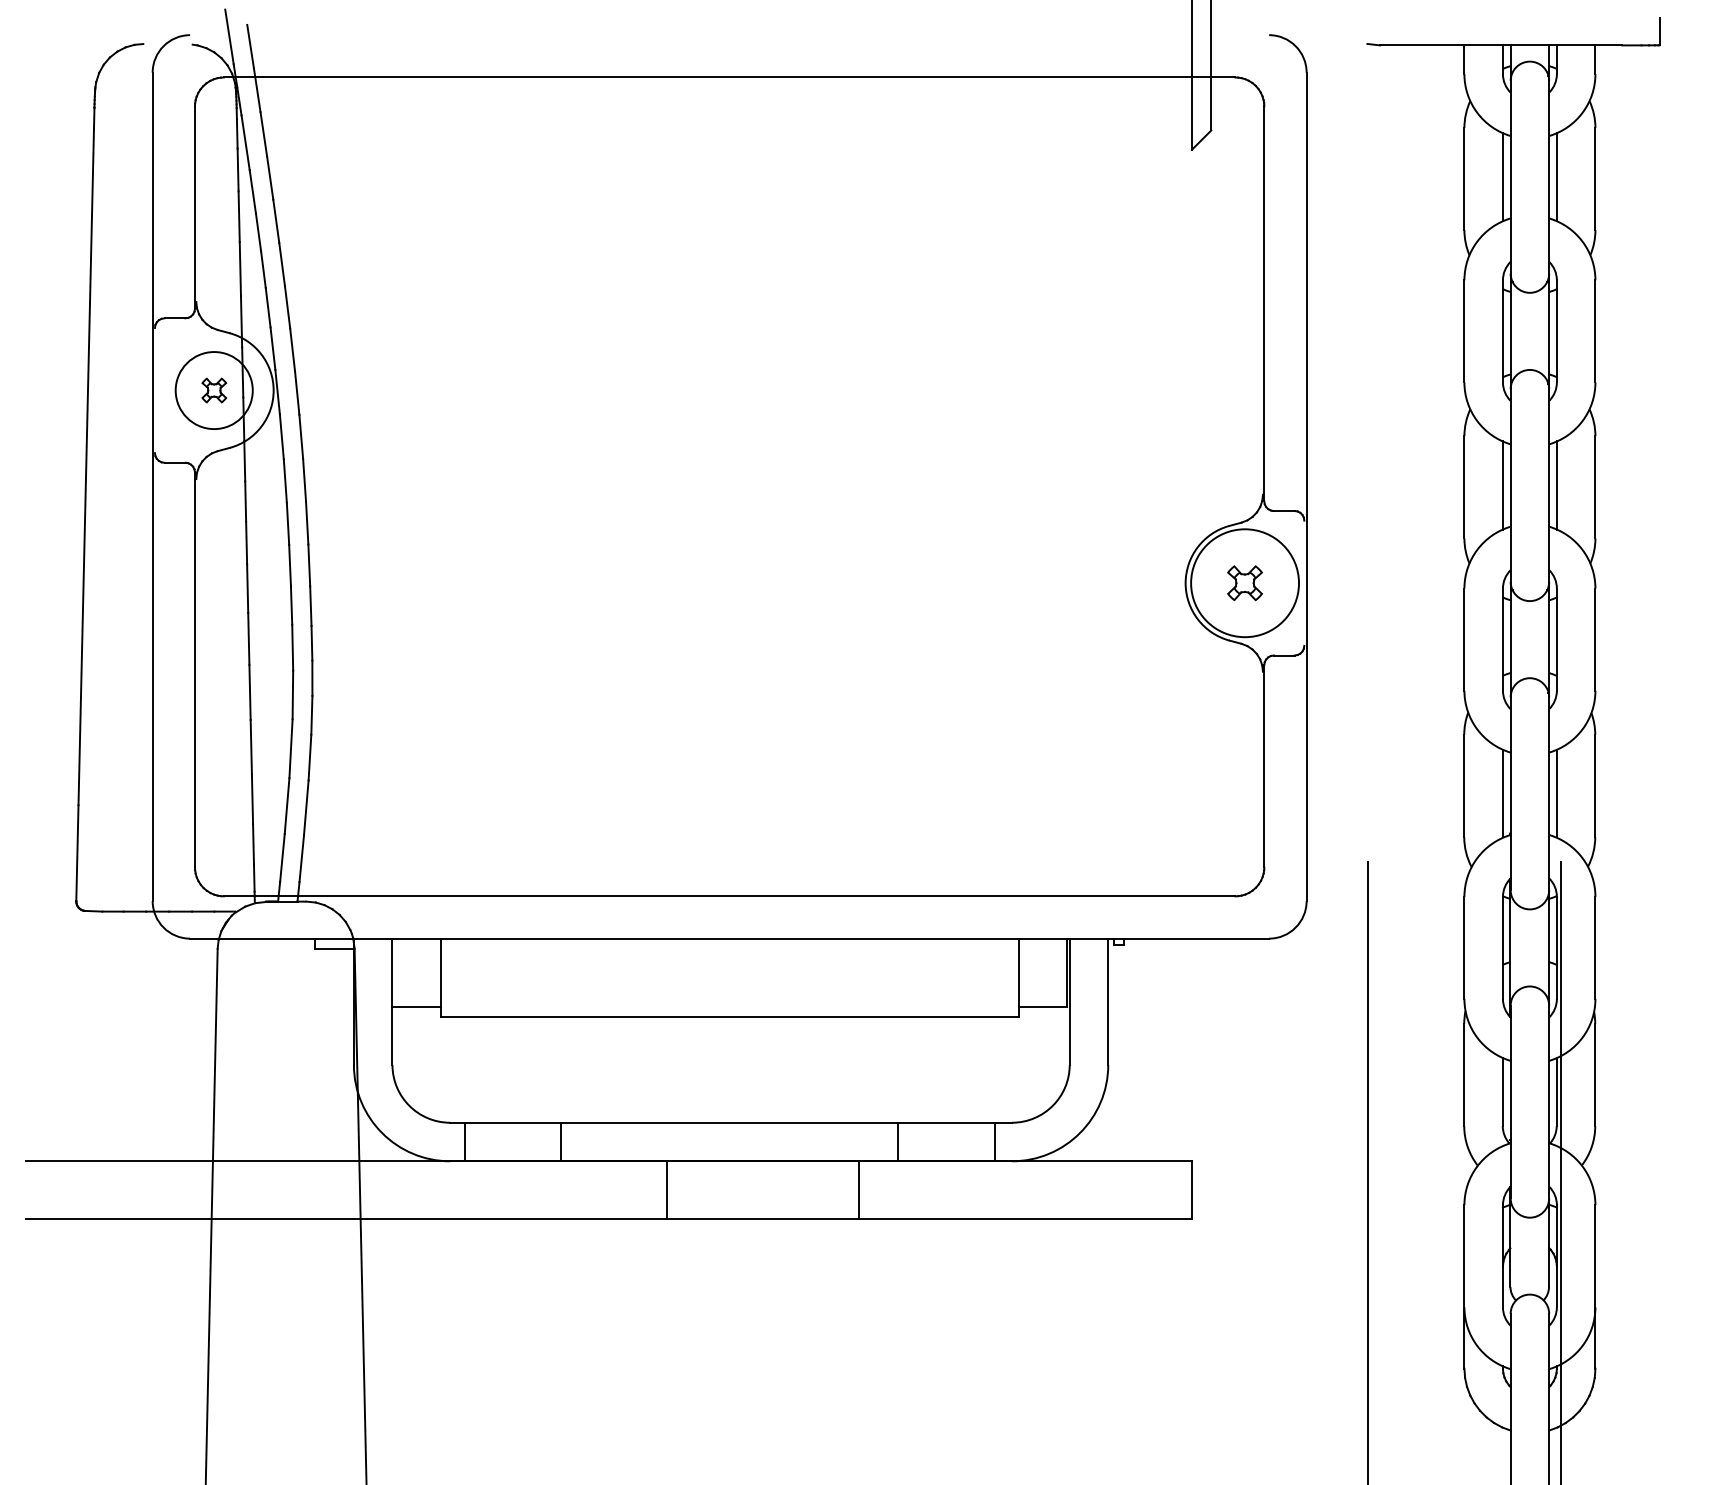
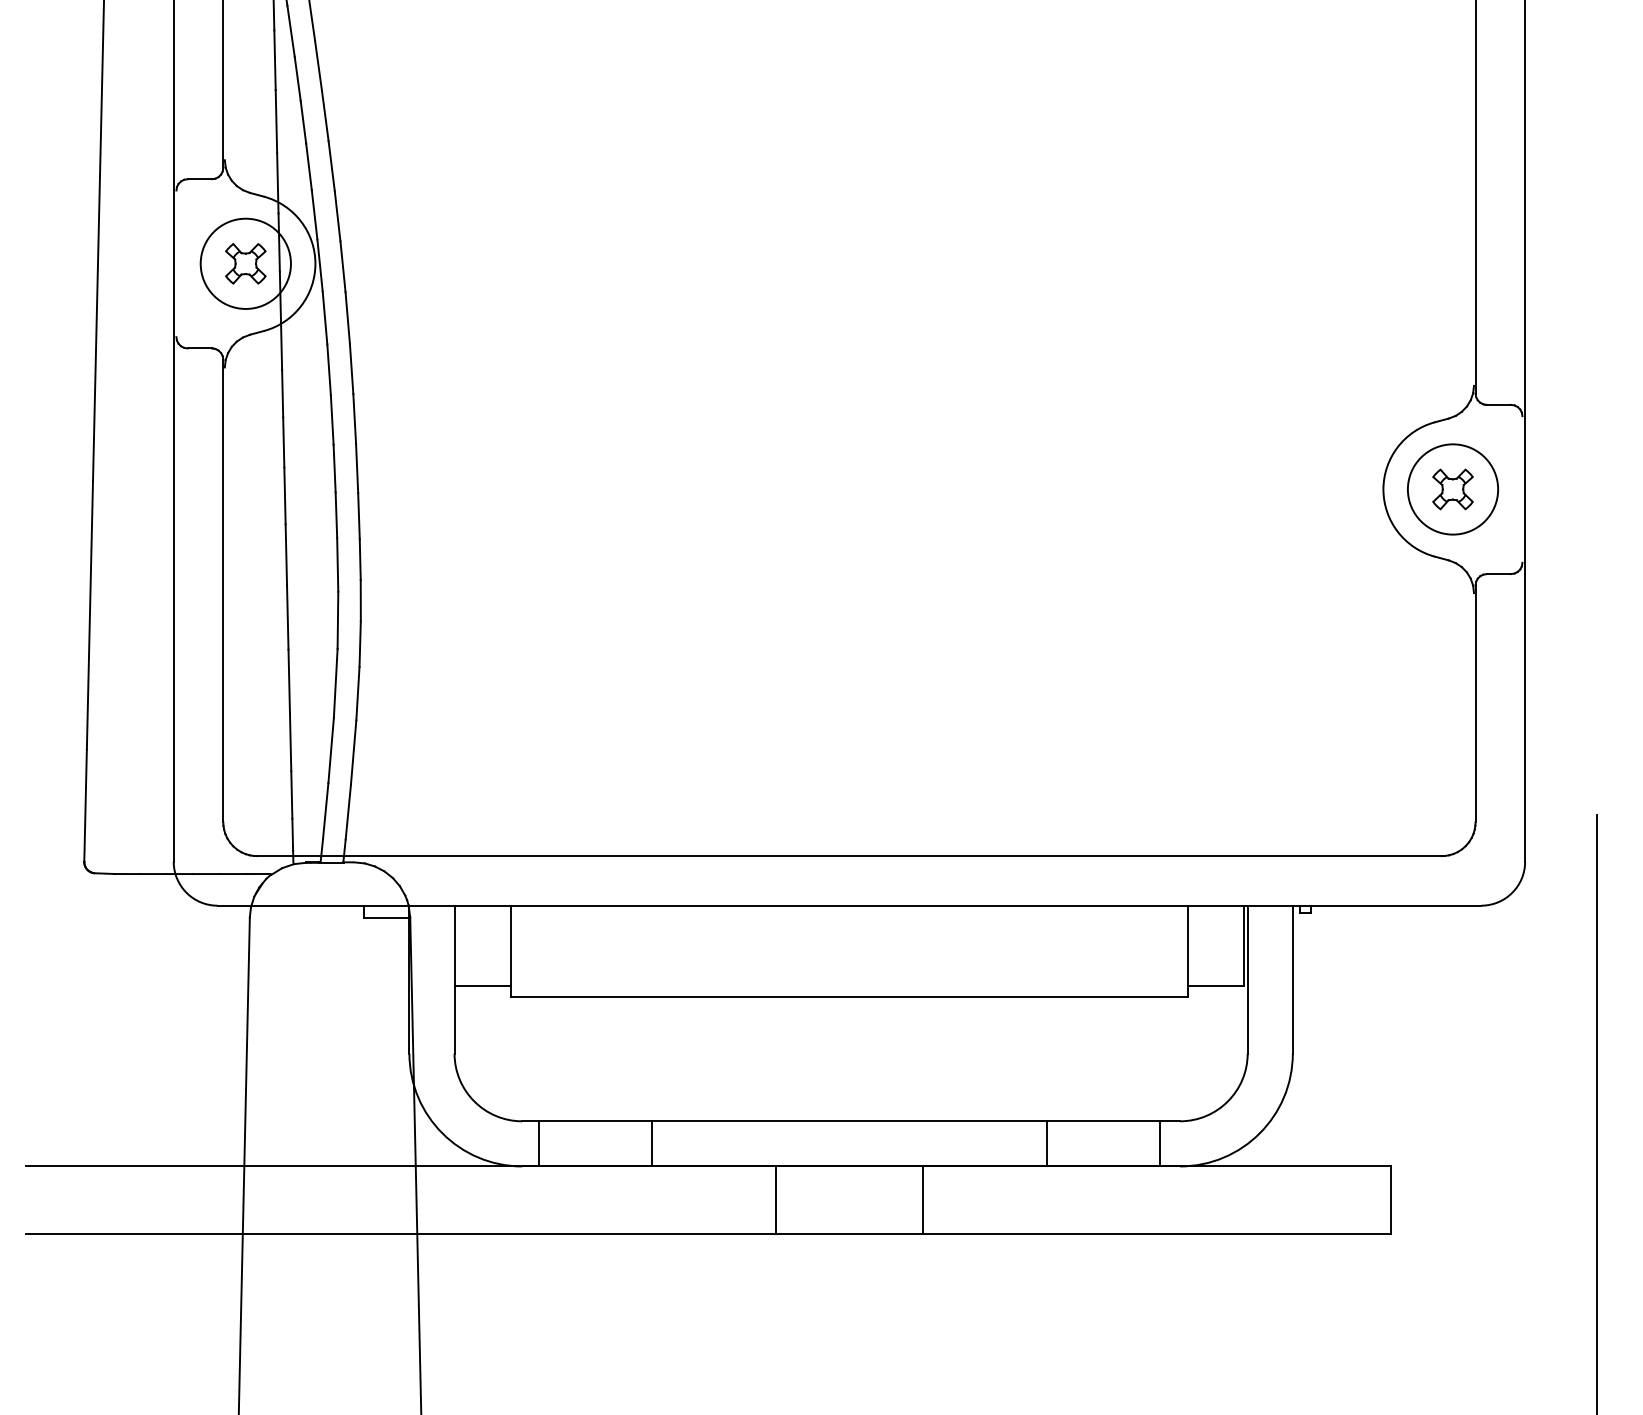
part: (214, 390) -> (246, 263), size x1.43
circle: (1244, 582) -> (1452, 488), size x0.71
line: (859, 1190) -> (923, 1200), moved

